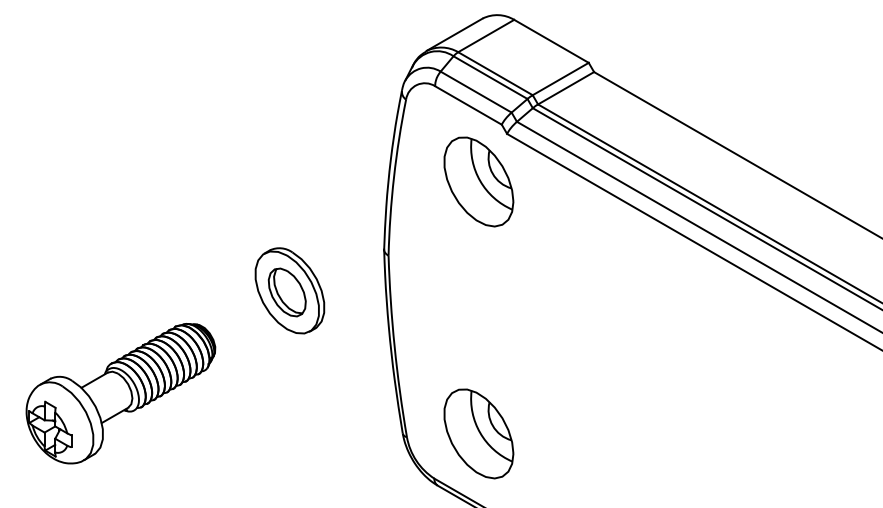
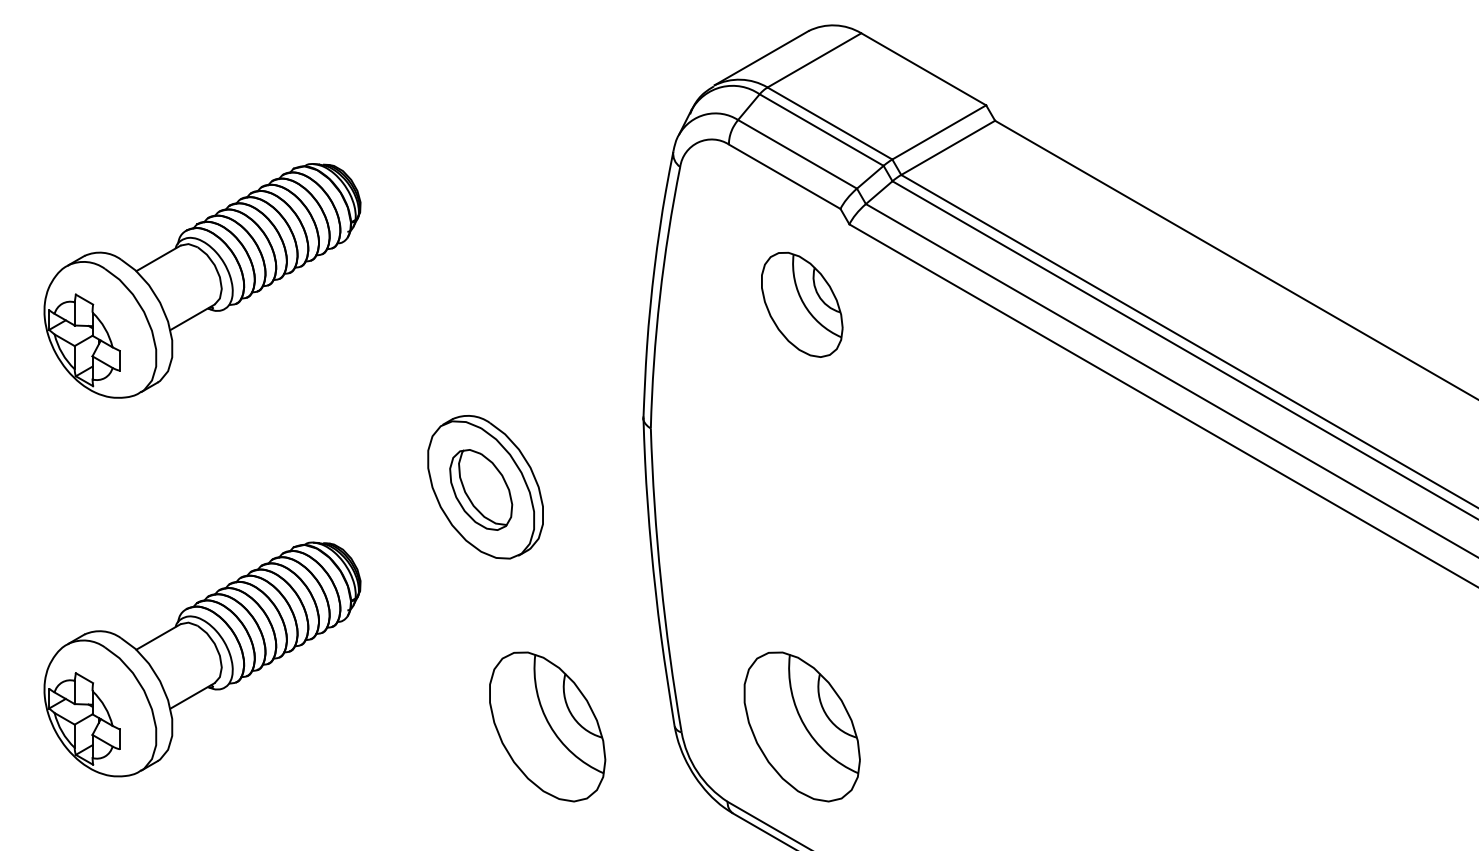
part: (120, 167) -> (201, 280), added
part: (478, 181) -> (801, 304), size x0.7
part: (326, 433) -> (546, 726), added

